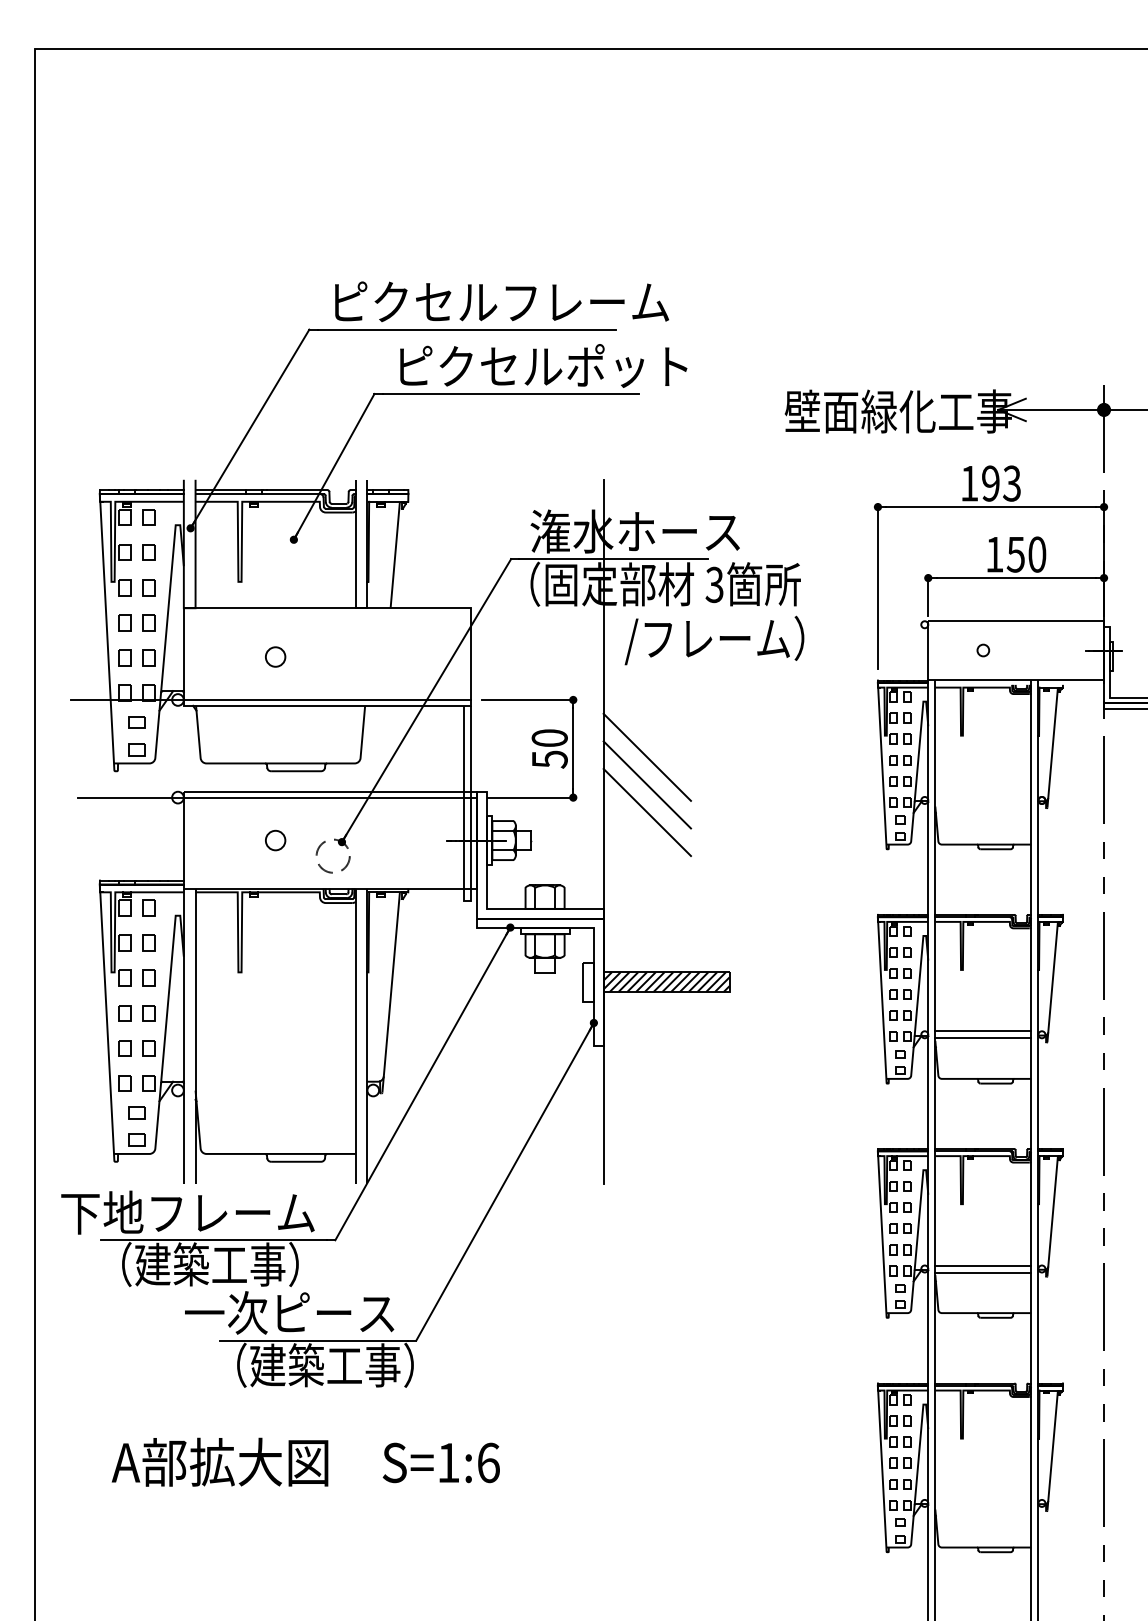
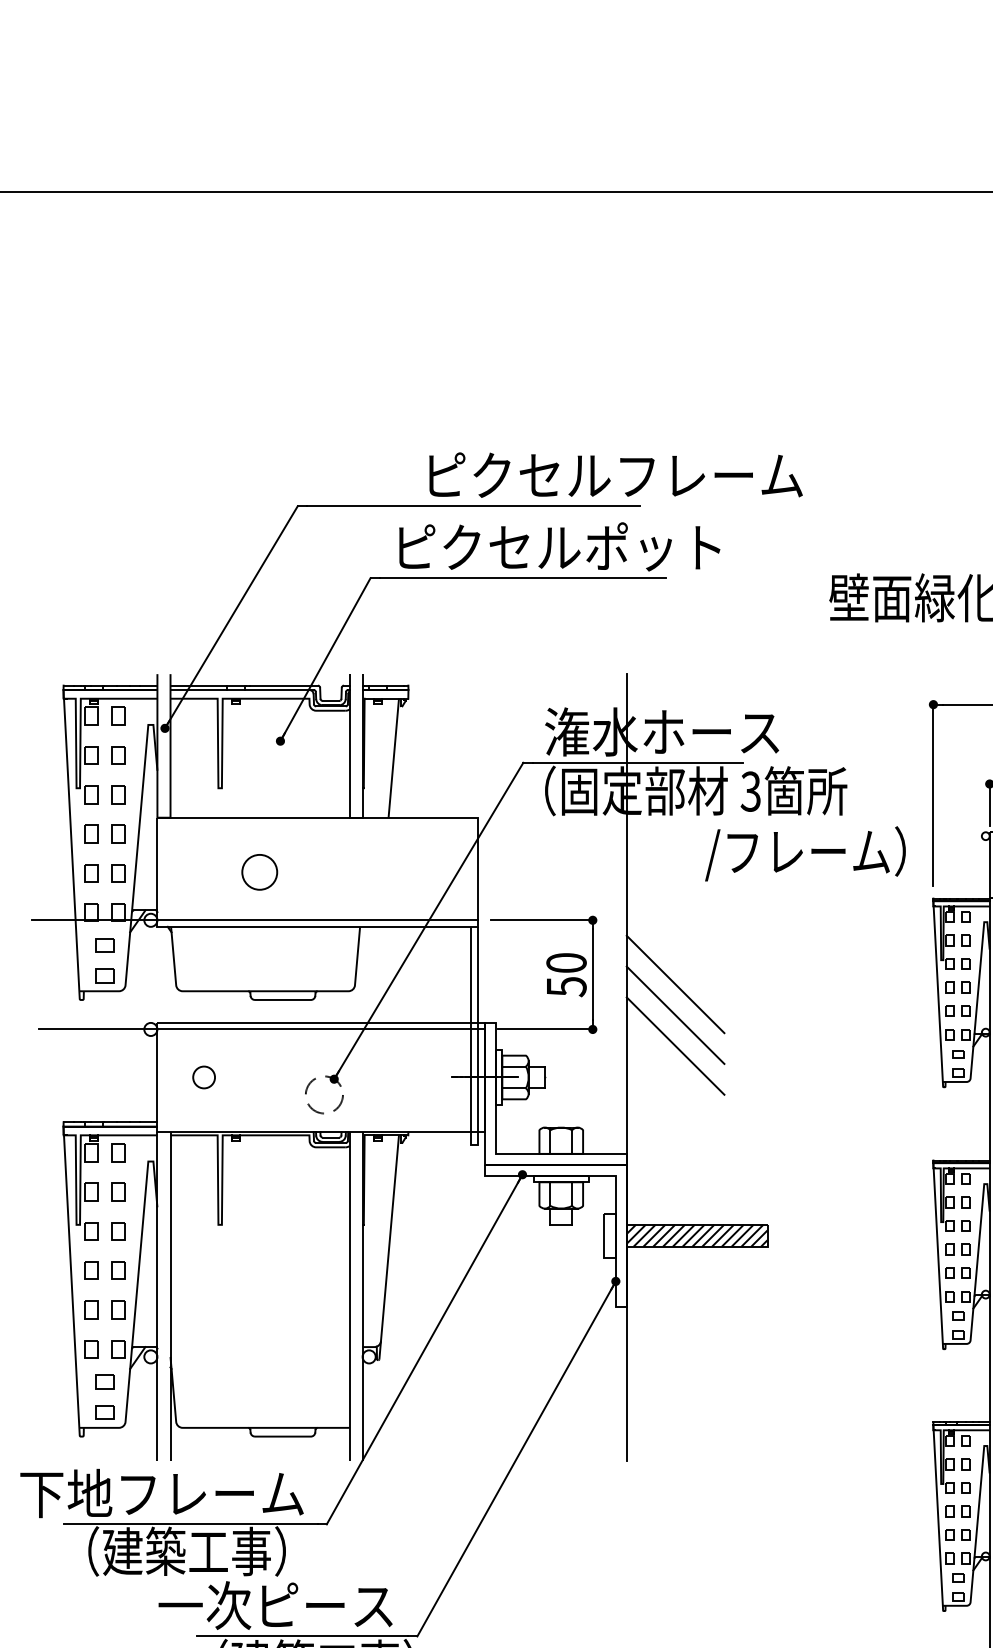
text: (502, 301) -> (616, 474), moved
text: (714, 640) -> (805, 853), moved
circle: (275, 656) -> (259, 871), size x1.6
circle: (275, 840) -> (203, 1077), moved

